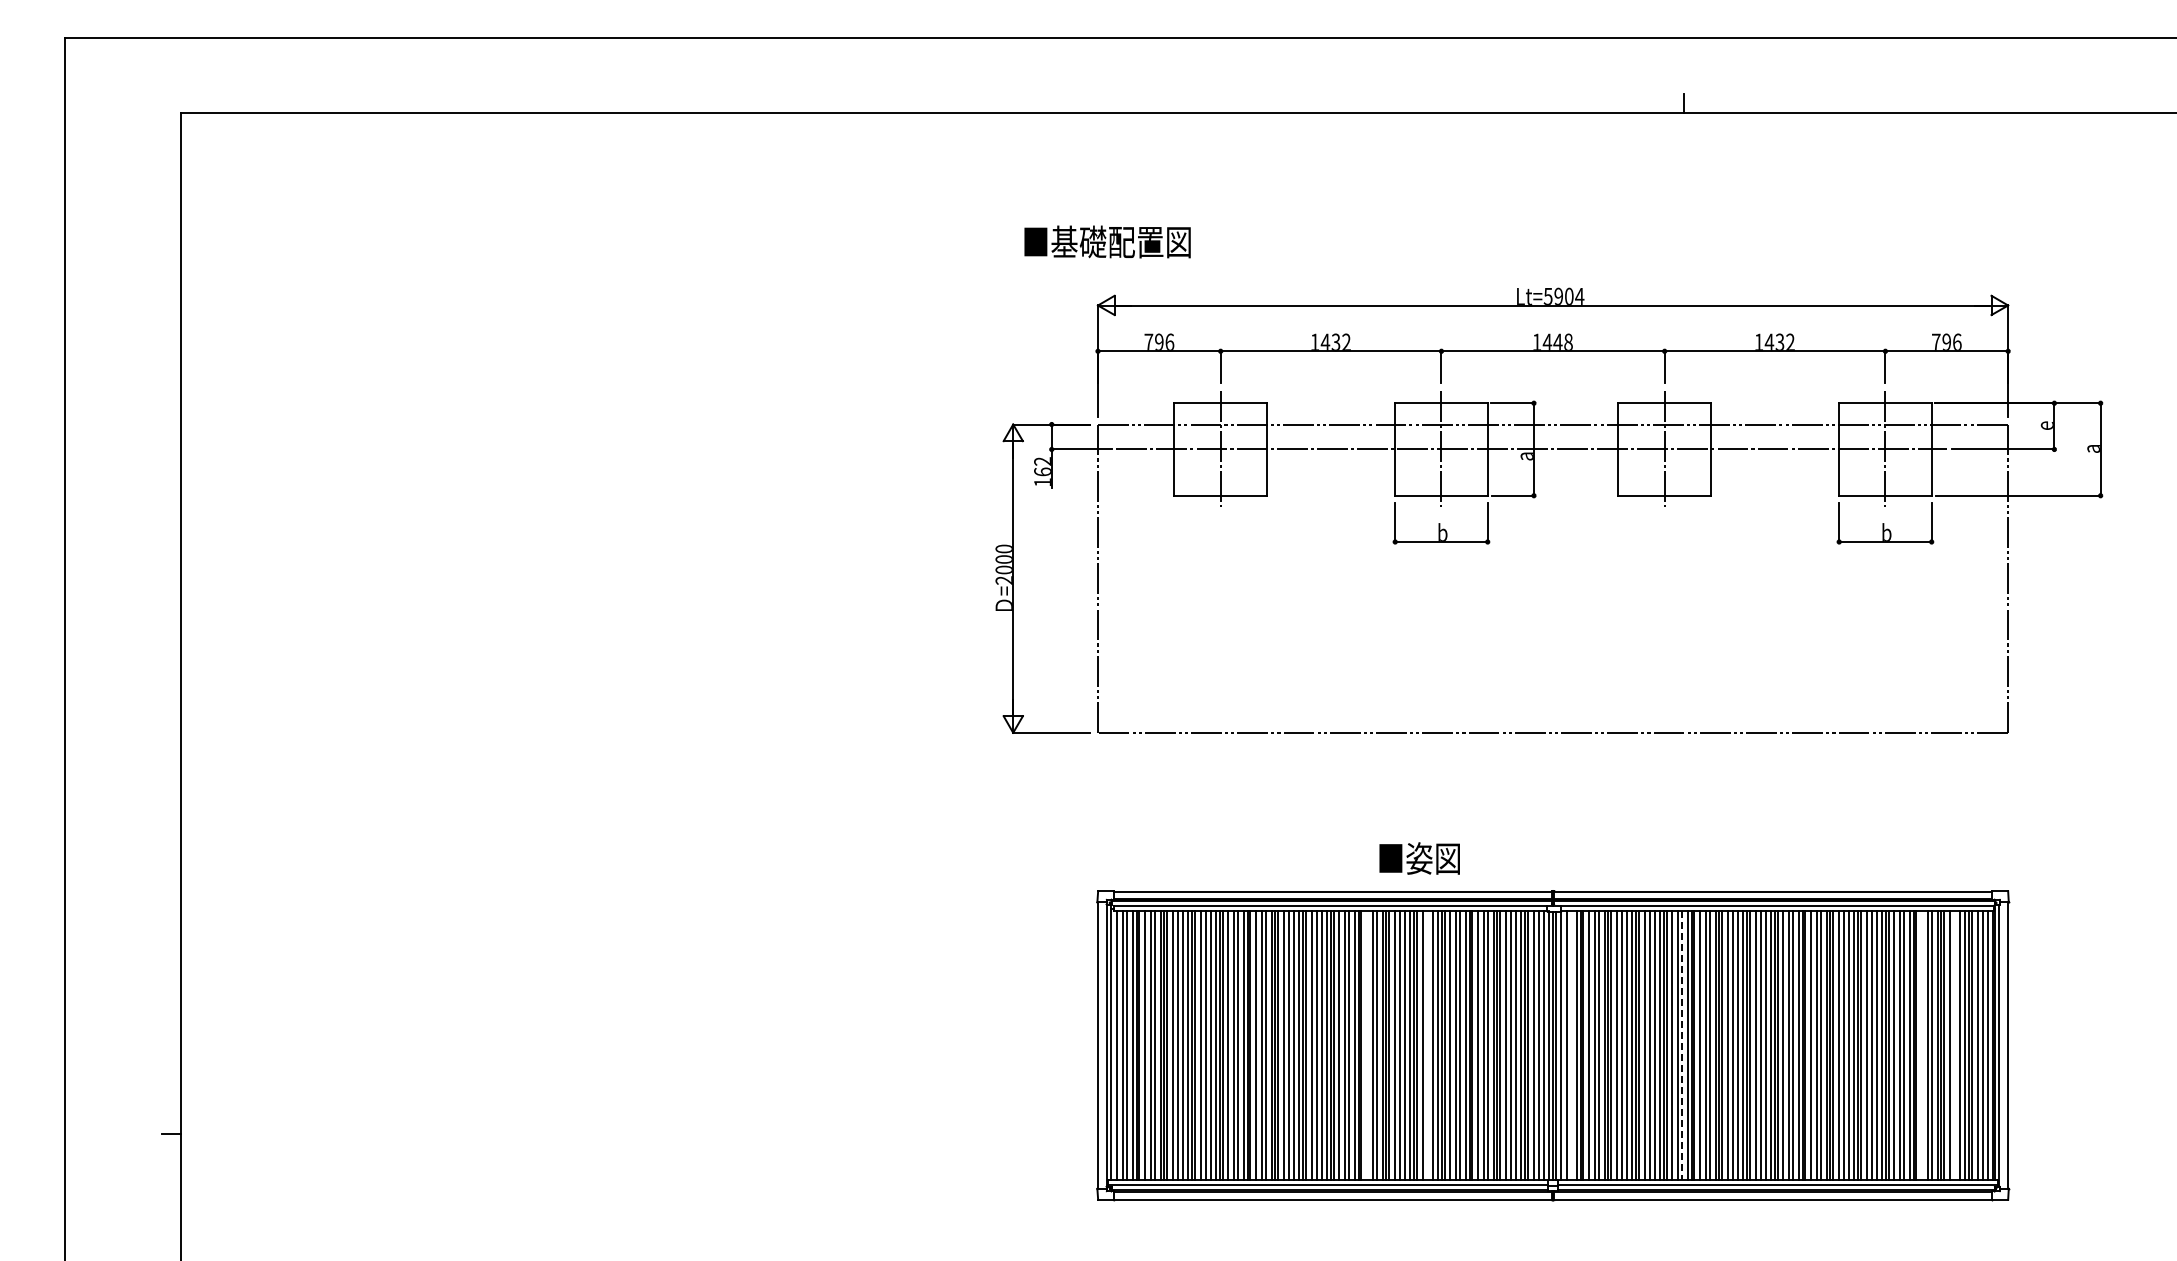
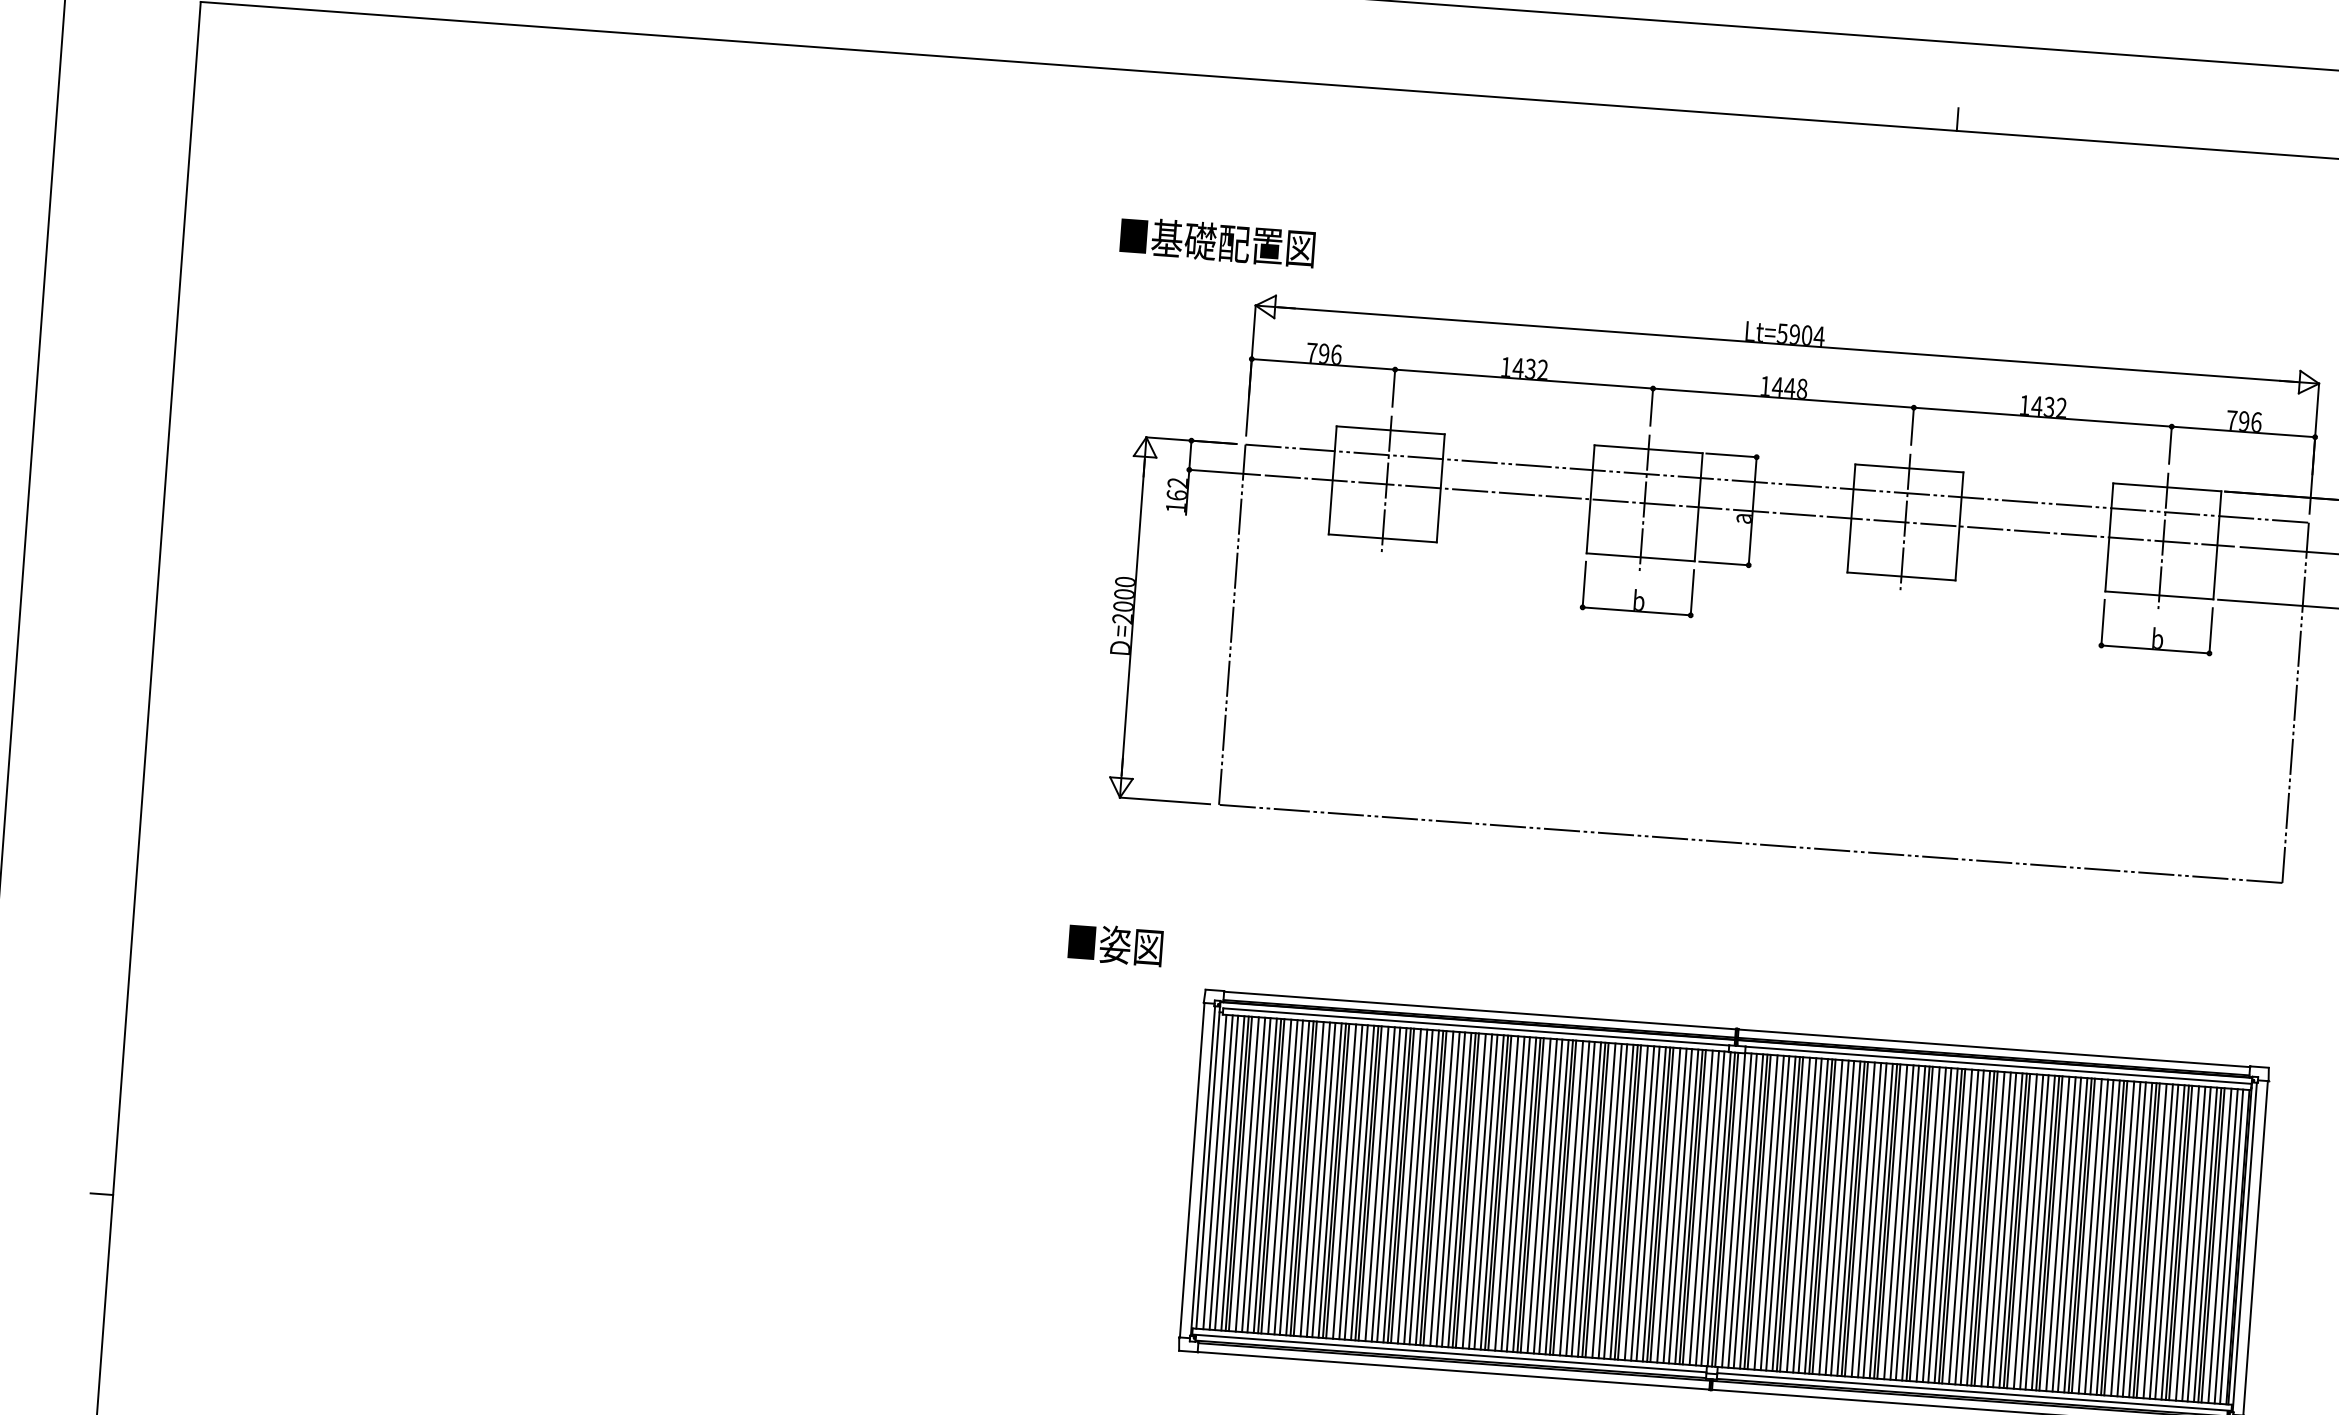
text: (1107, 241) -> (1217, 241), moved
text: (1419, 858) -> (1115, 944), moved
line: (1367, 1045) -> (1507, 1193), added
line: (1428, 1045) -> (1578, 1198), added
line: (1571, 1045) -> (1745, 1210), added
line: (1682, 1045) -> (1875, 1220), dashed -> solid
line: (1922, 1045) -> (2155, 1240), added
line: (1955, 1045) -> (2194, 1243), added

